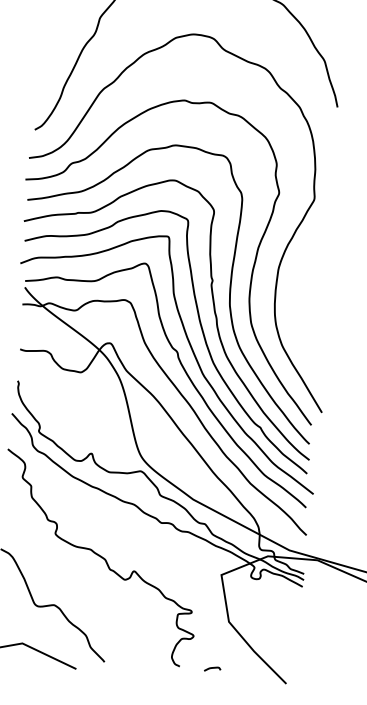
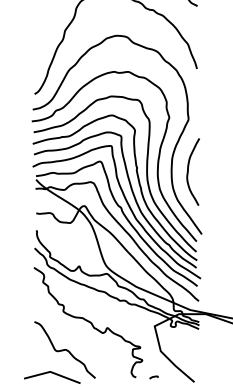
curve: (306, 294) -> (188, 171), added

